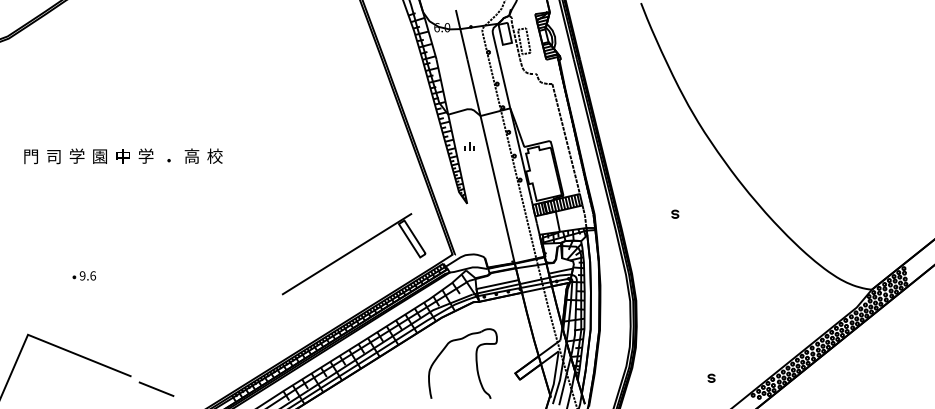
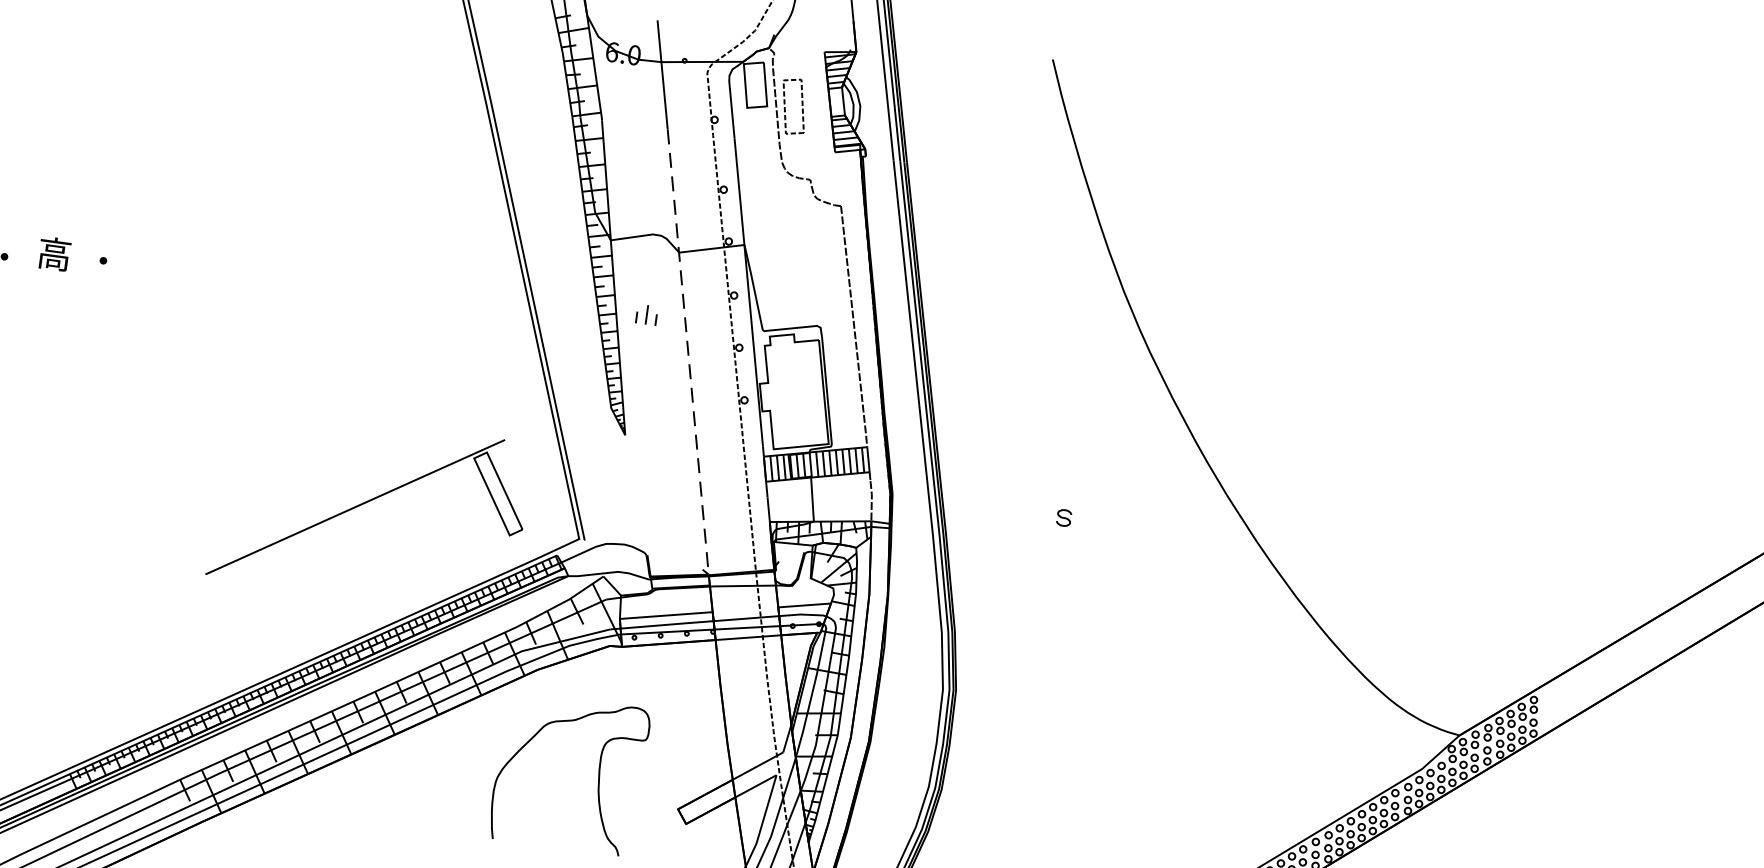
text: (214, 155) -> (102, 259), 校 -> ・
line: (490, 160) -> (687, 349), solid -> dashed

